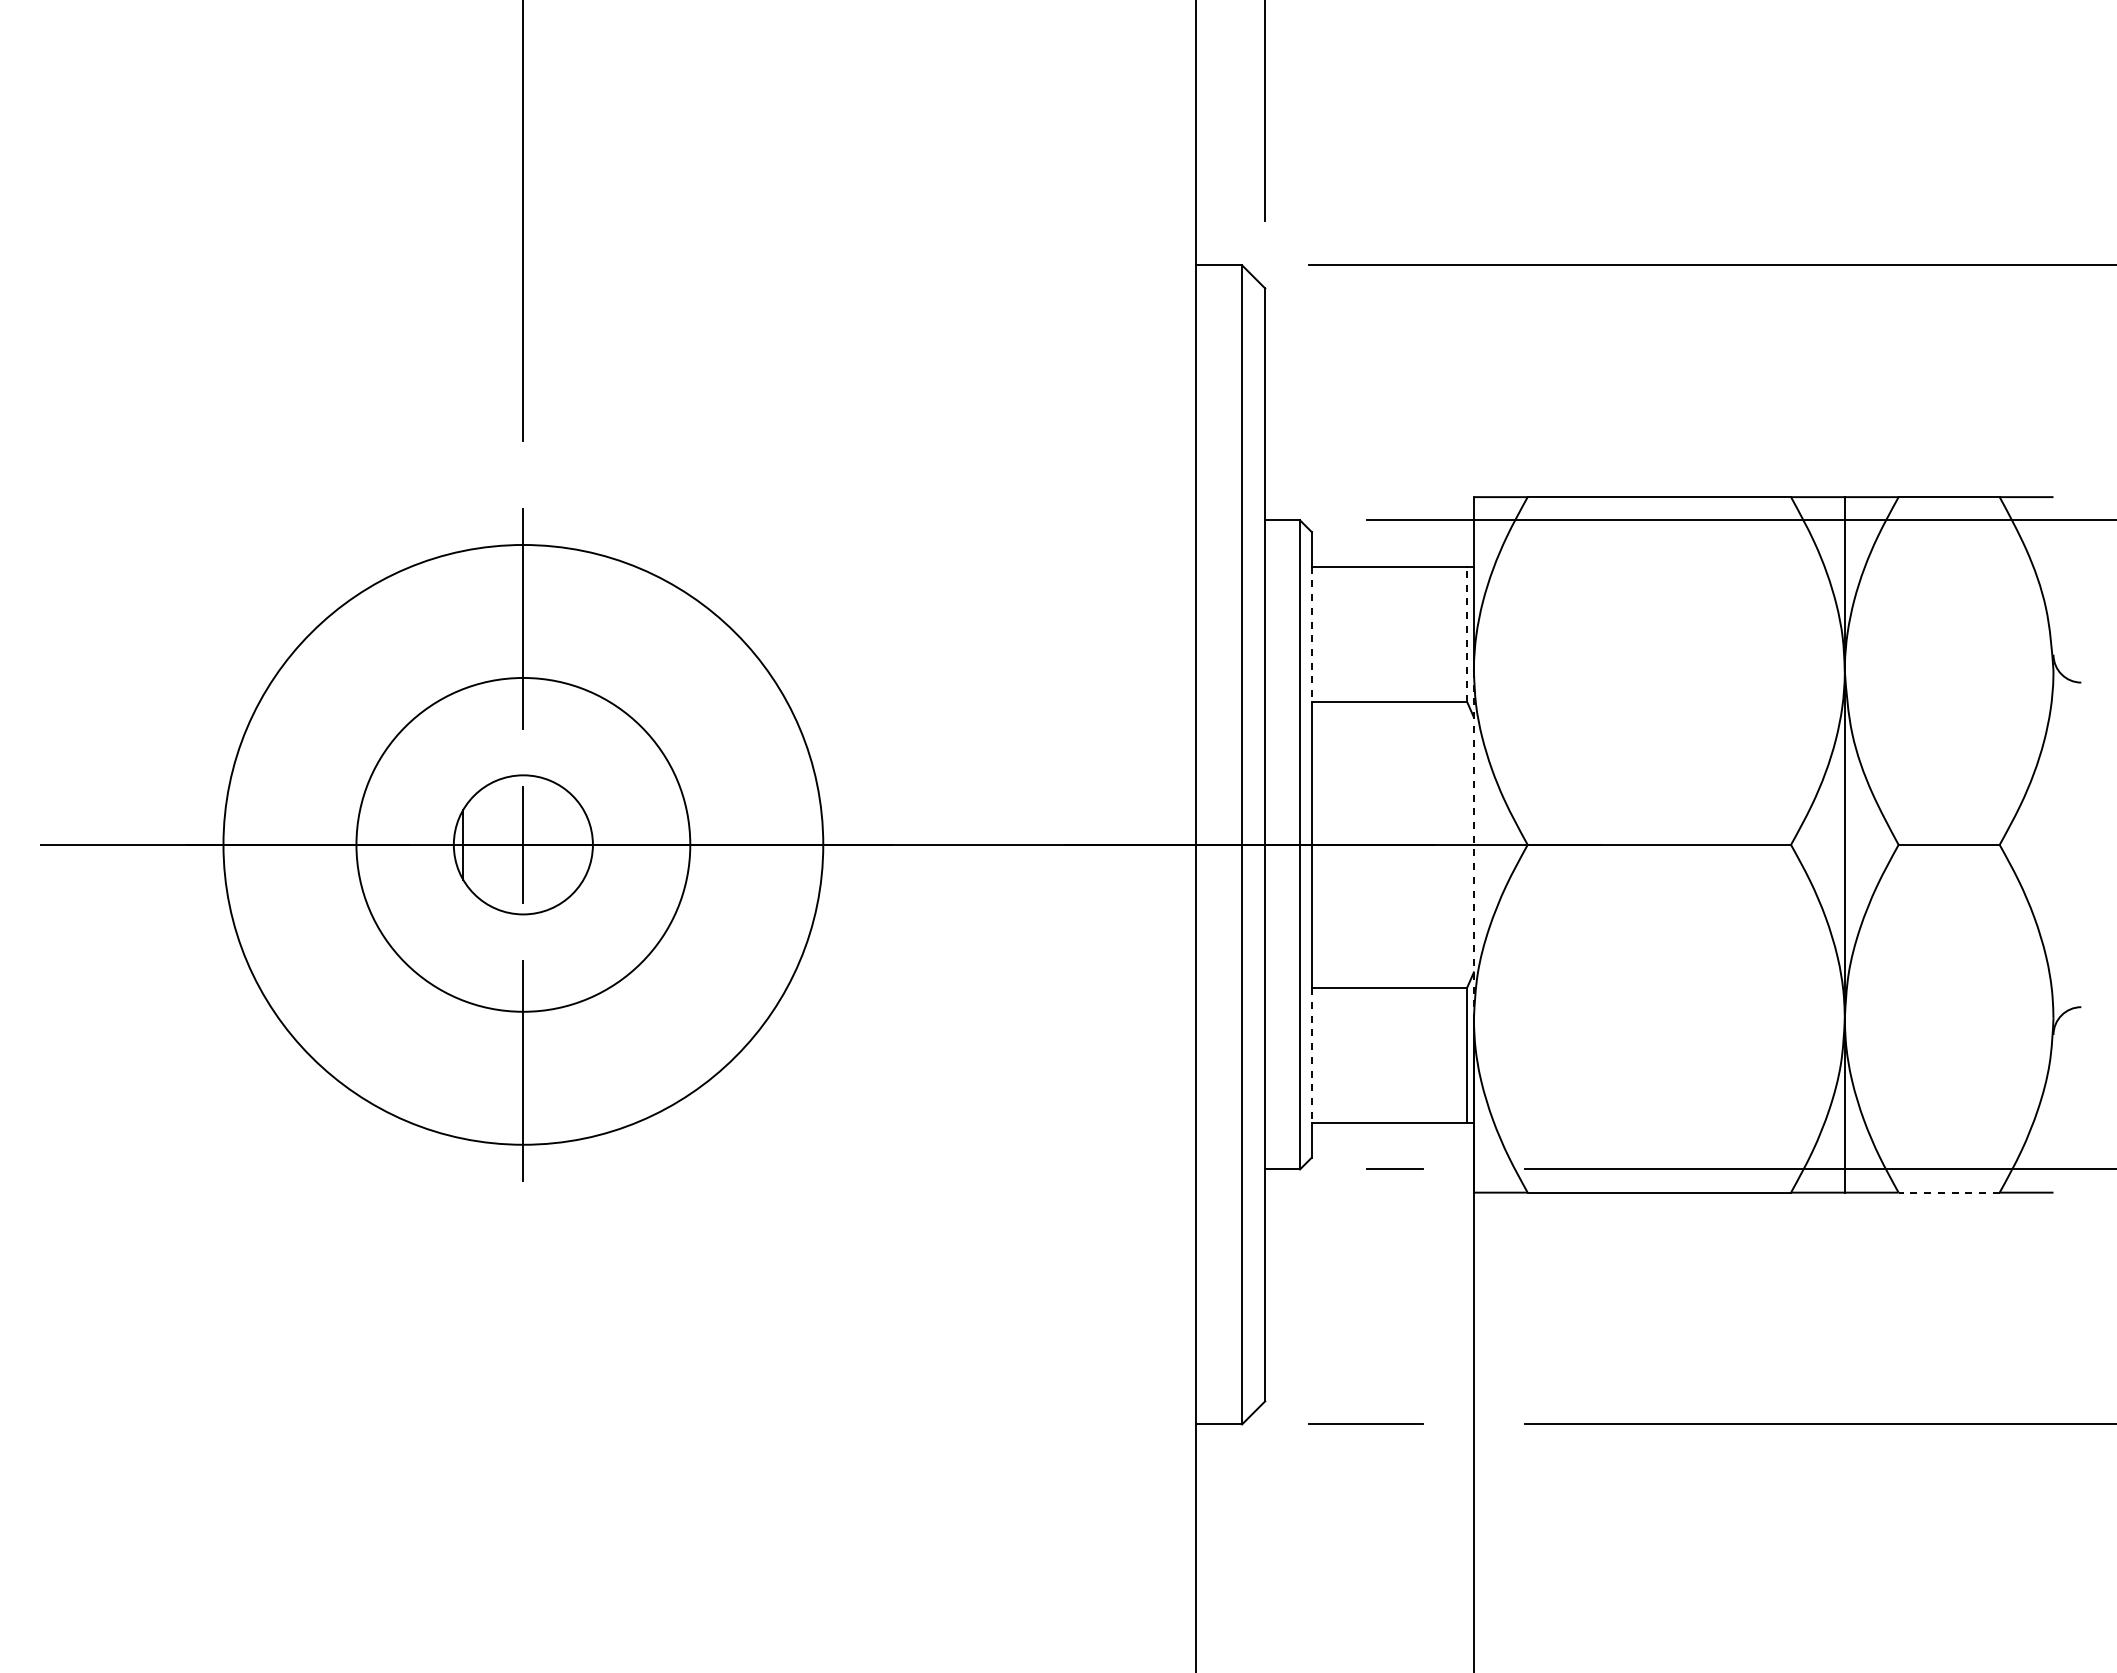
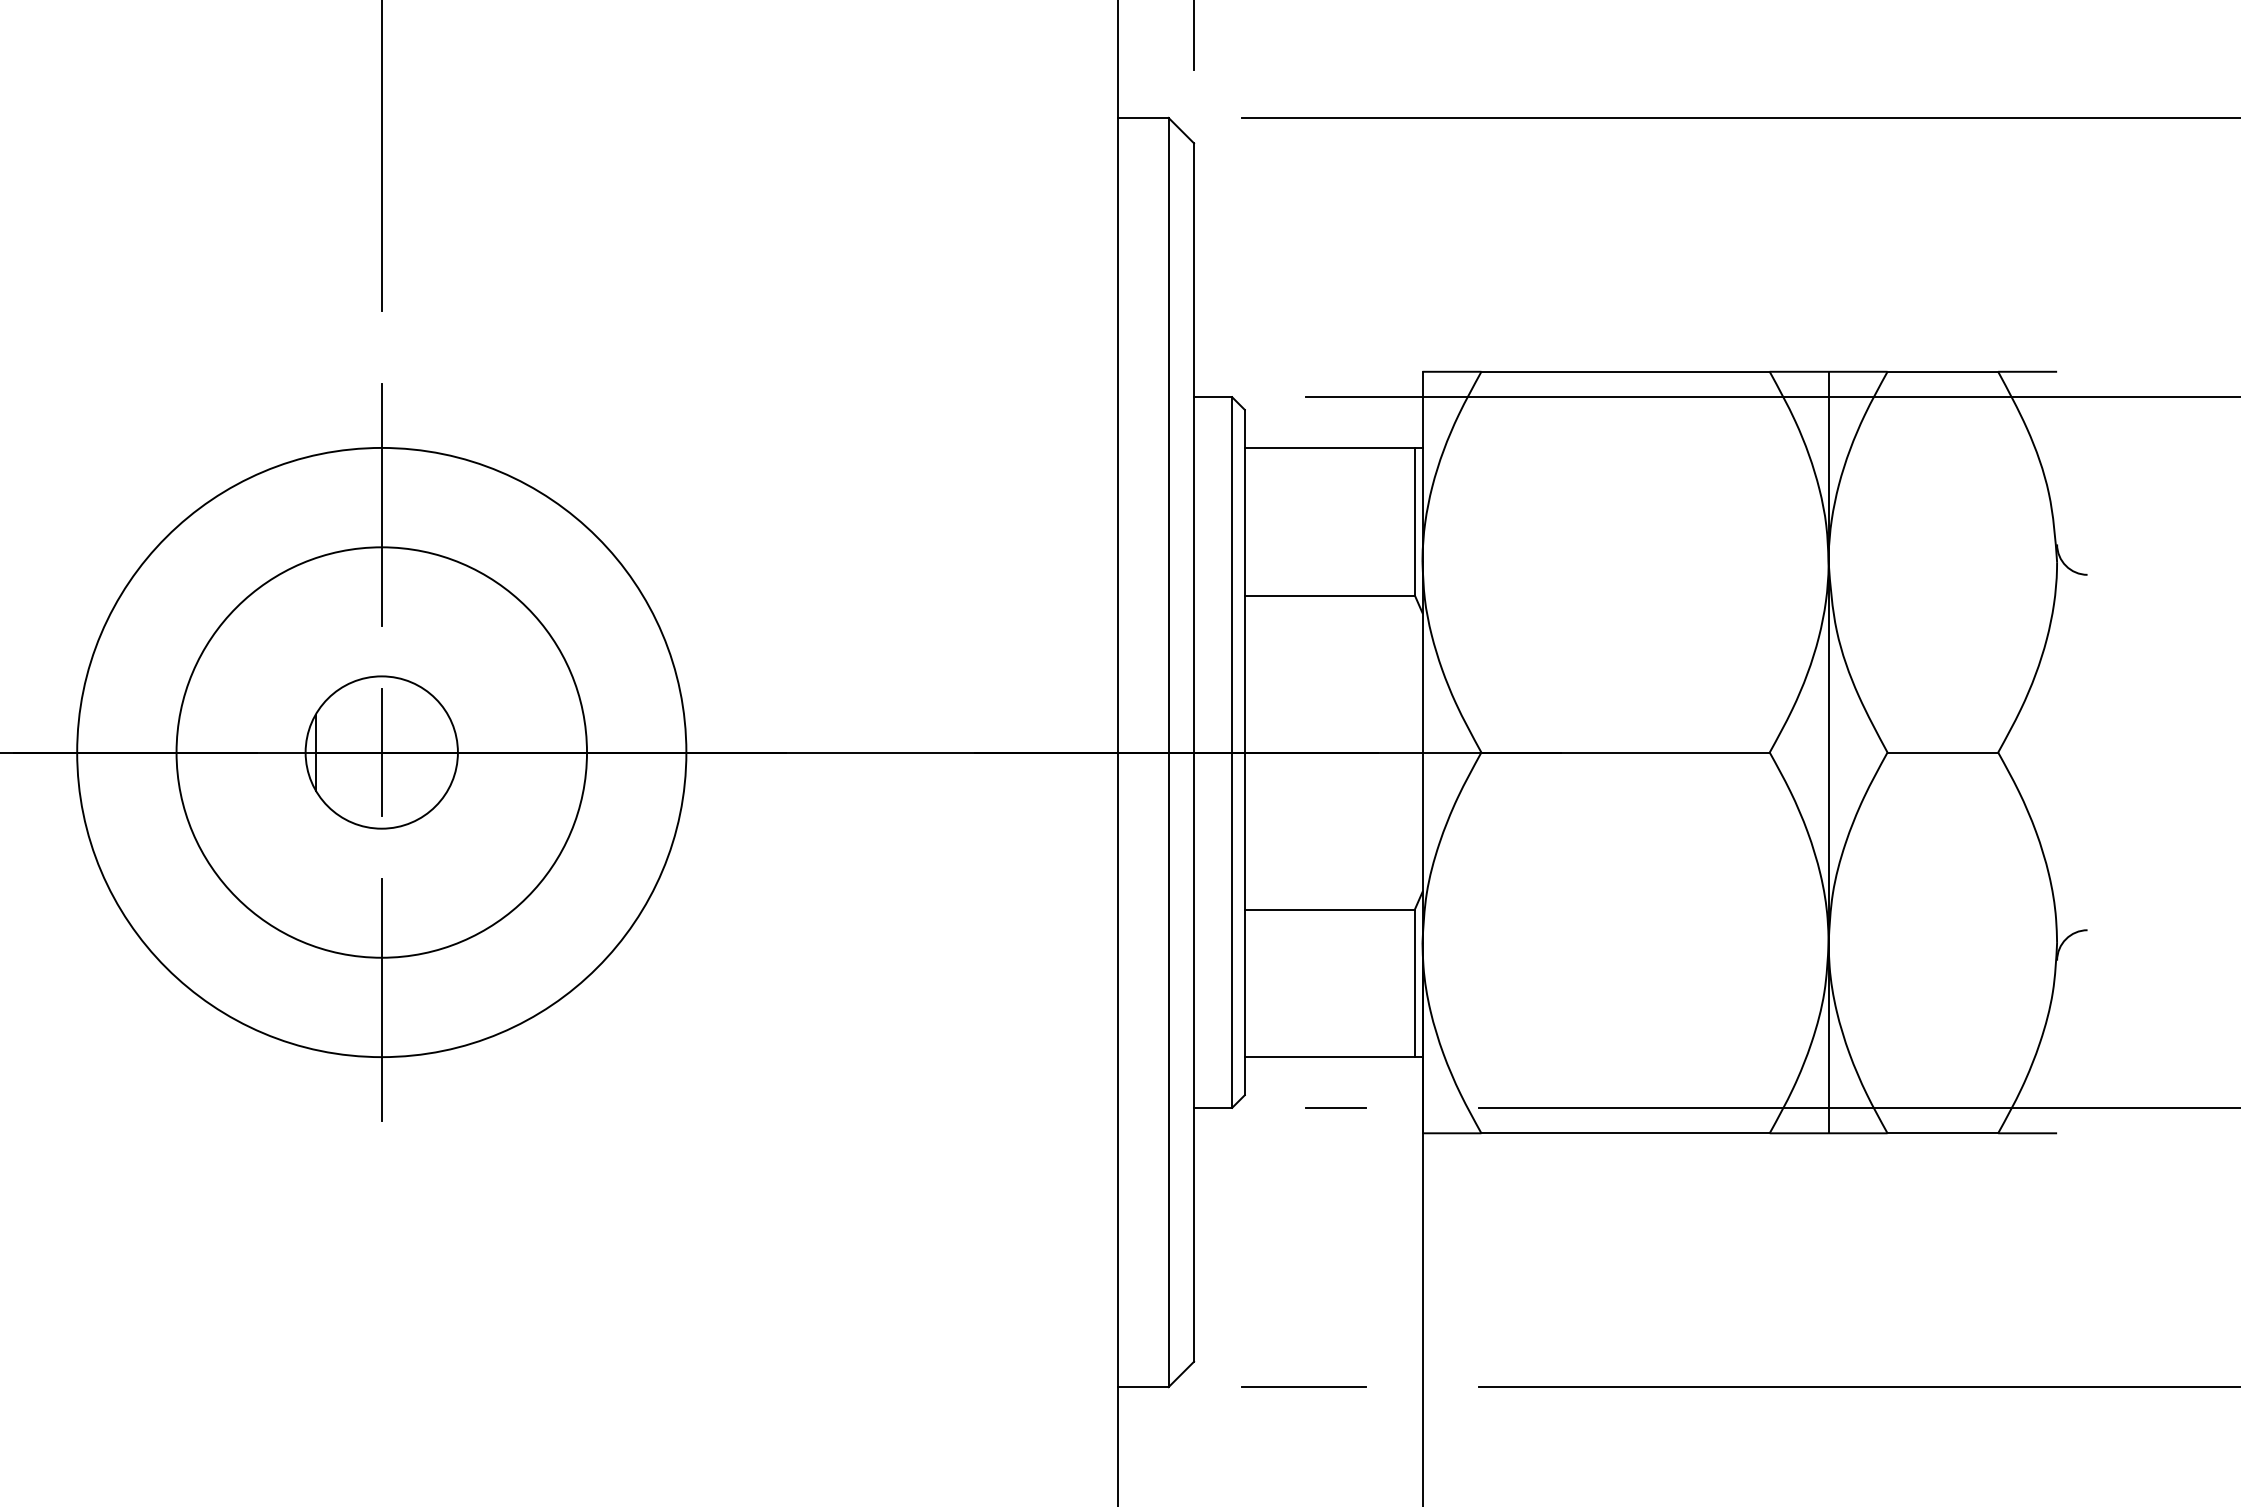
line: (1466, 633) -> (1414, 521), dashed -> solid
line: (1311, 634) -> (1244, 522), dashed -> solid
circle: (522, 844) -> (380, 752), size x0.62
circle: (523, 844) -> (381, 752), size x1.67
line: (1473, 844) -> (1422, 752), dashed -> solid
line: (1311, 1056) -> (1244, 984), dashed -> solid
line: (1949, 1192) -> (1943, 1133), dashed -> solid

